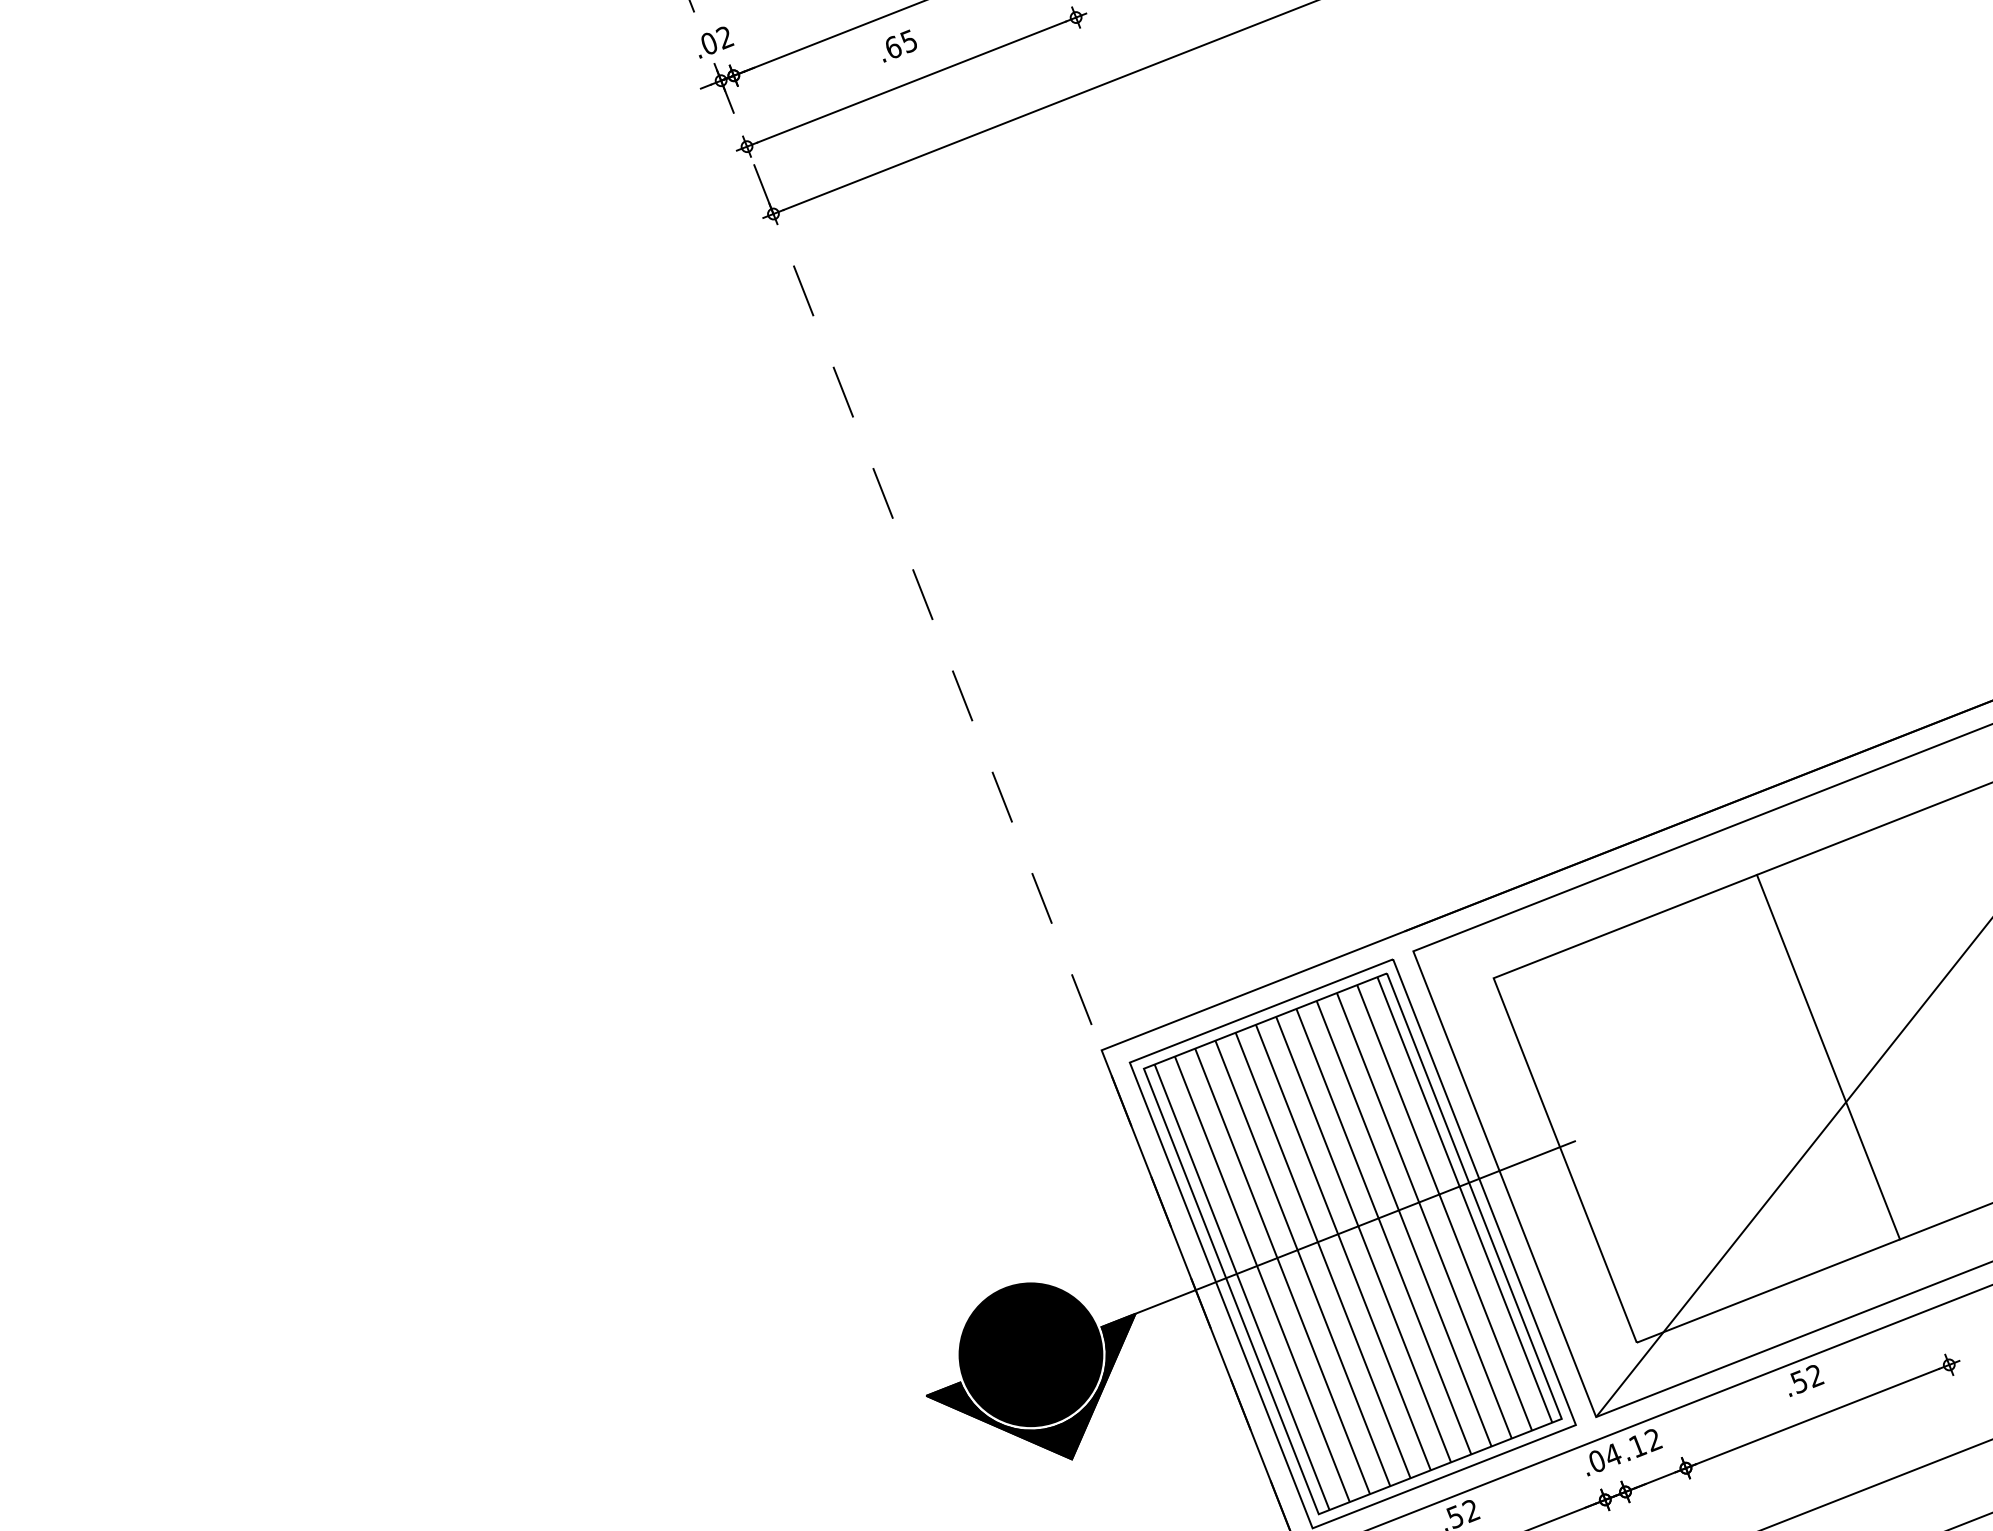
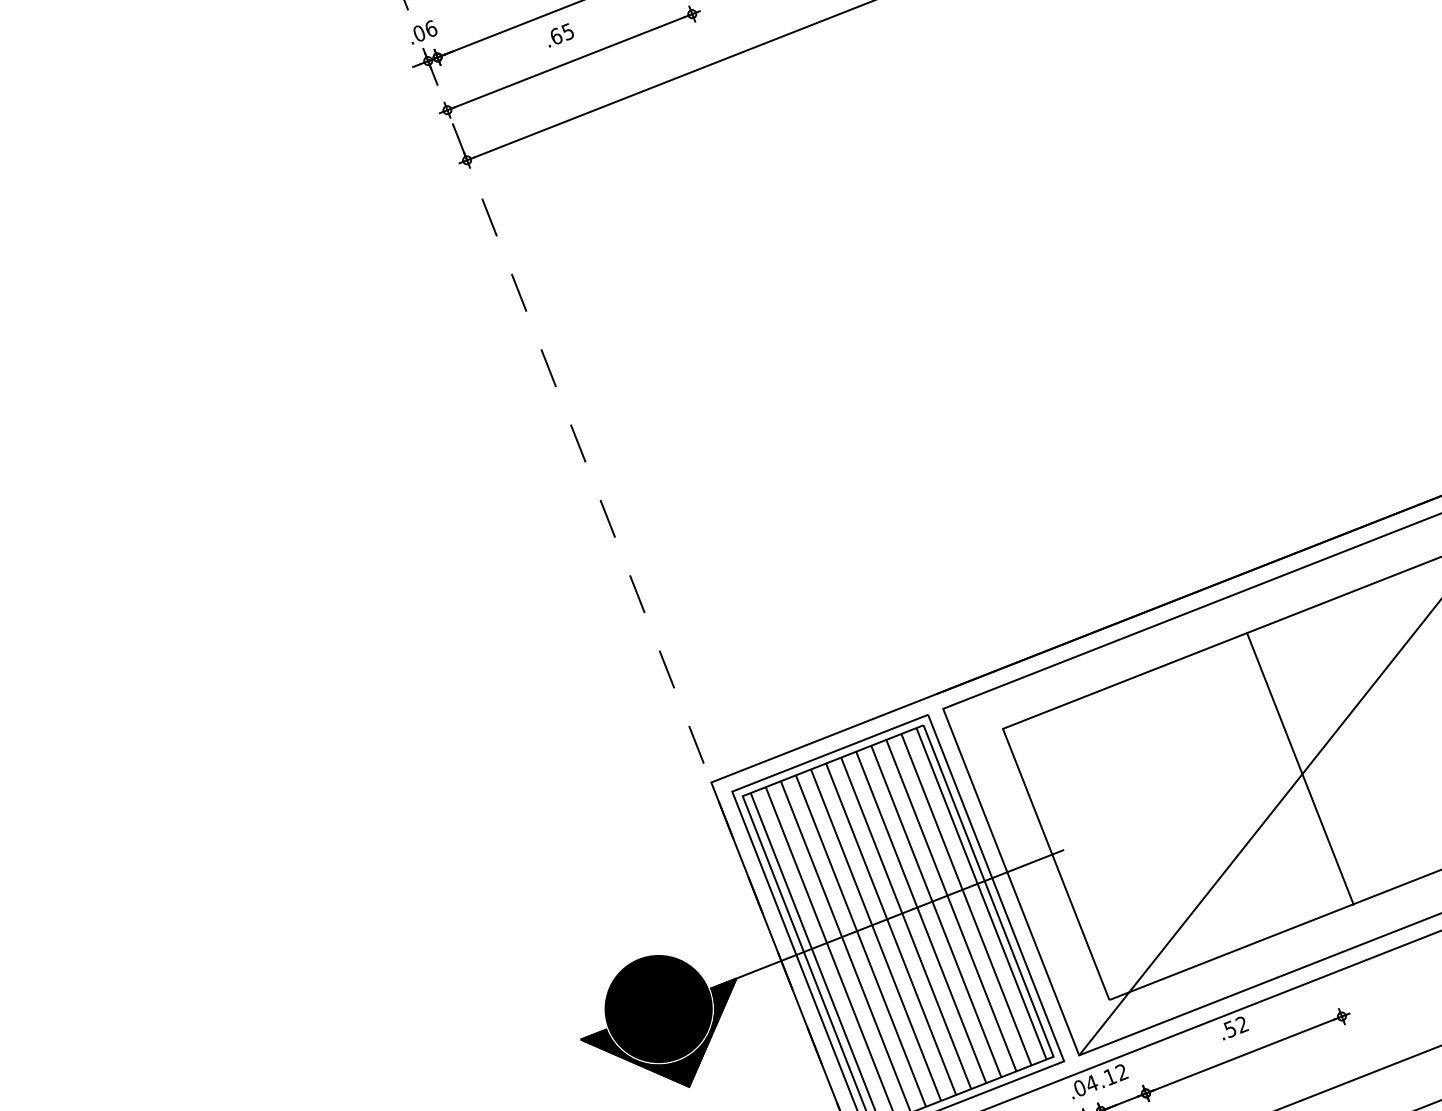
text: (724, 37) -> (430, 28), .02 -> .06
line: (1828, 1056) -> (1300, 768), moved

